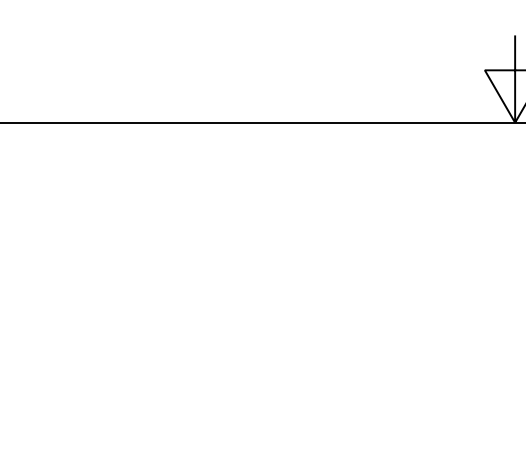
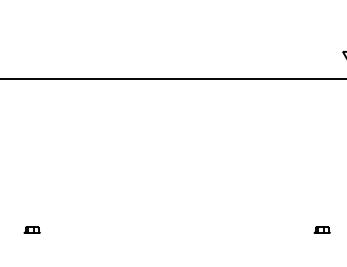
part: (443, 408) -> (321, 229), added

